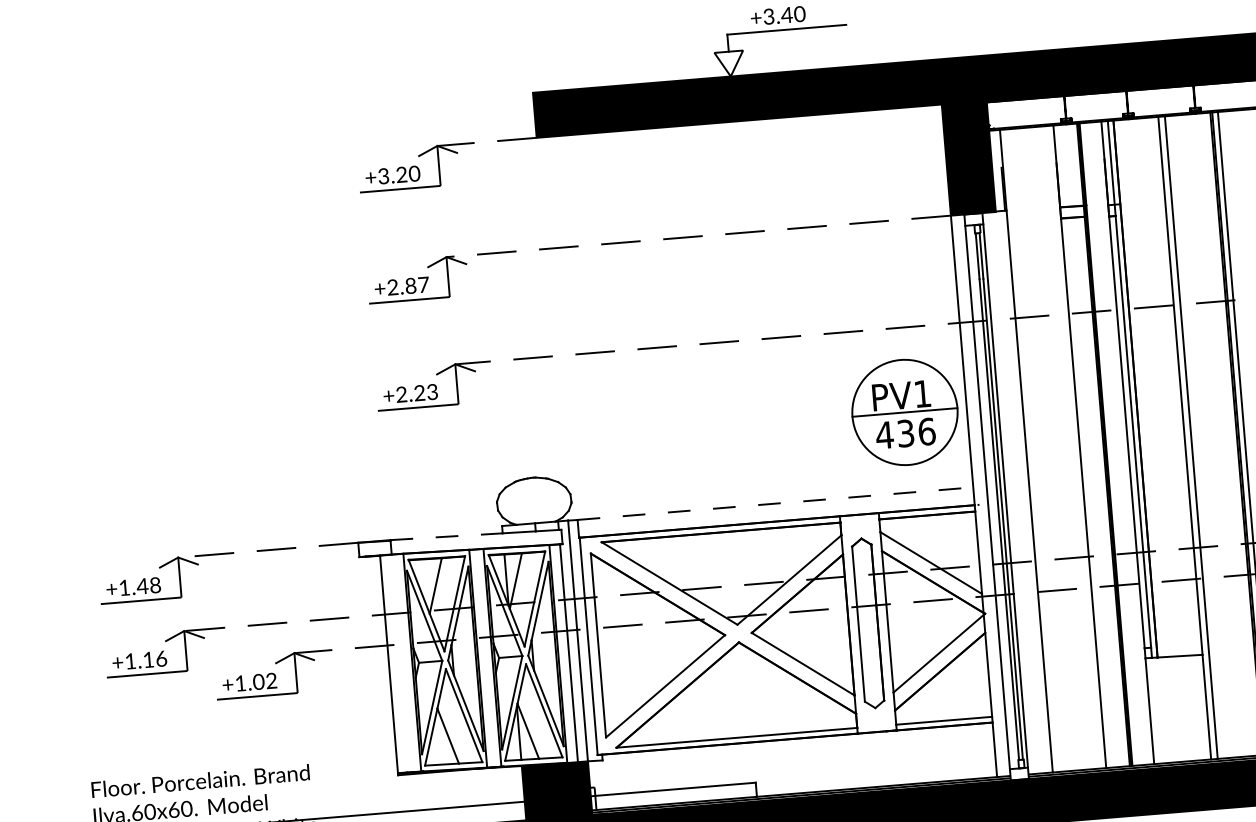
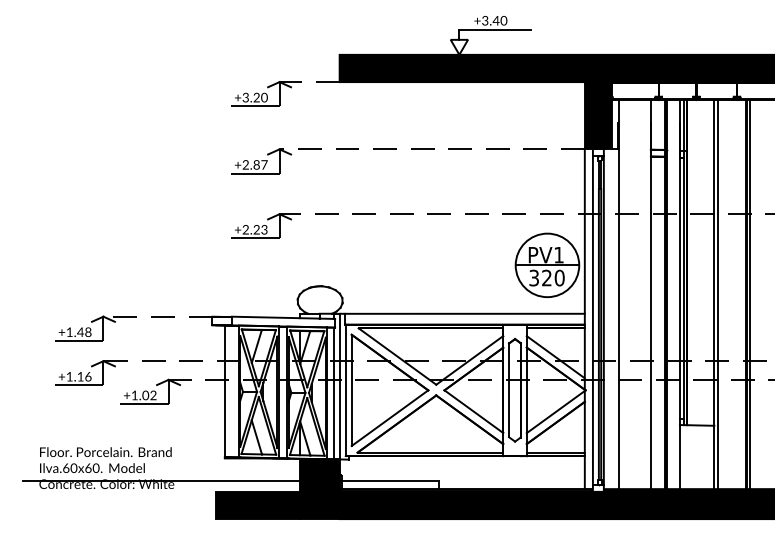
text: (905, 432) -> (546, 277), 436 -> 320
line: (776, 503) -> (465, 313), dashed -> solid
line: (446, 536) -> (265, 317), dashed -> solid

